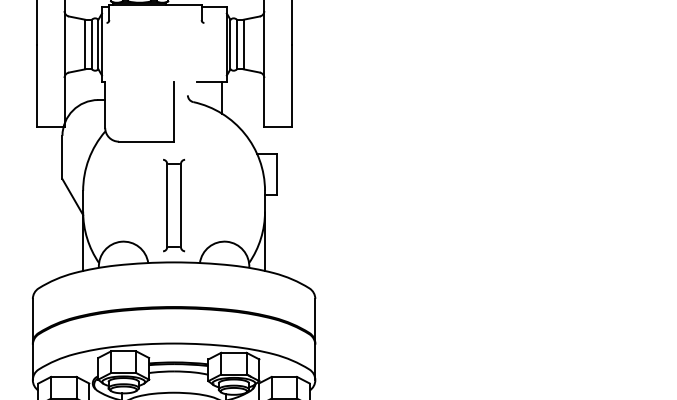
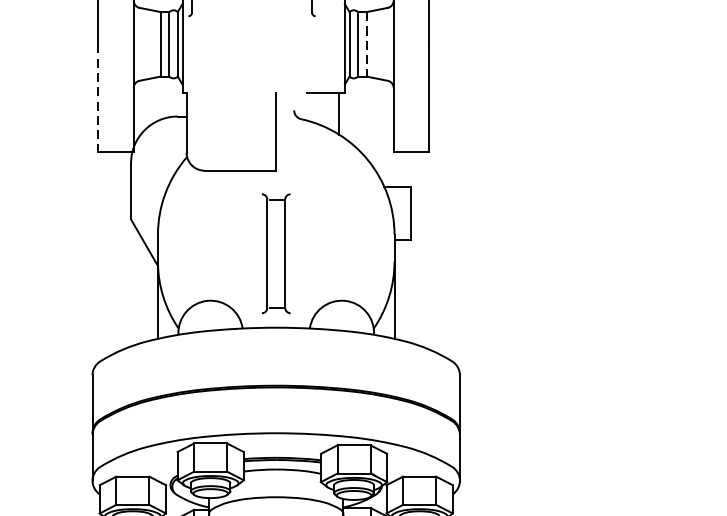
line: (243, 44) -> (366, 44), solid -> dashed
line: (36, 86) -> (97, 98), solid -> dashed

